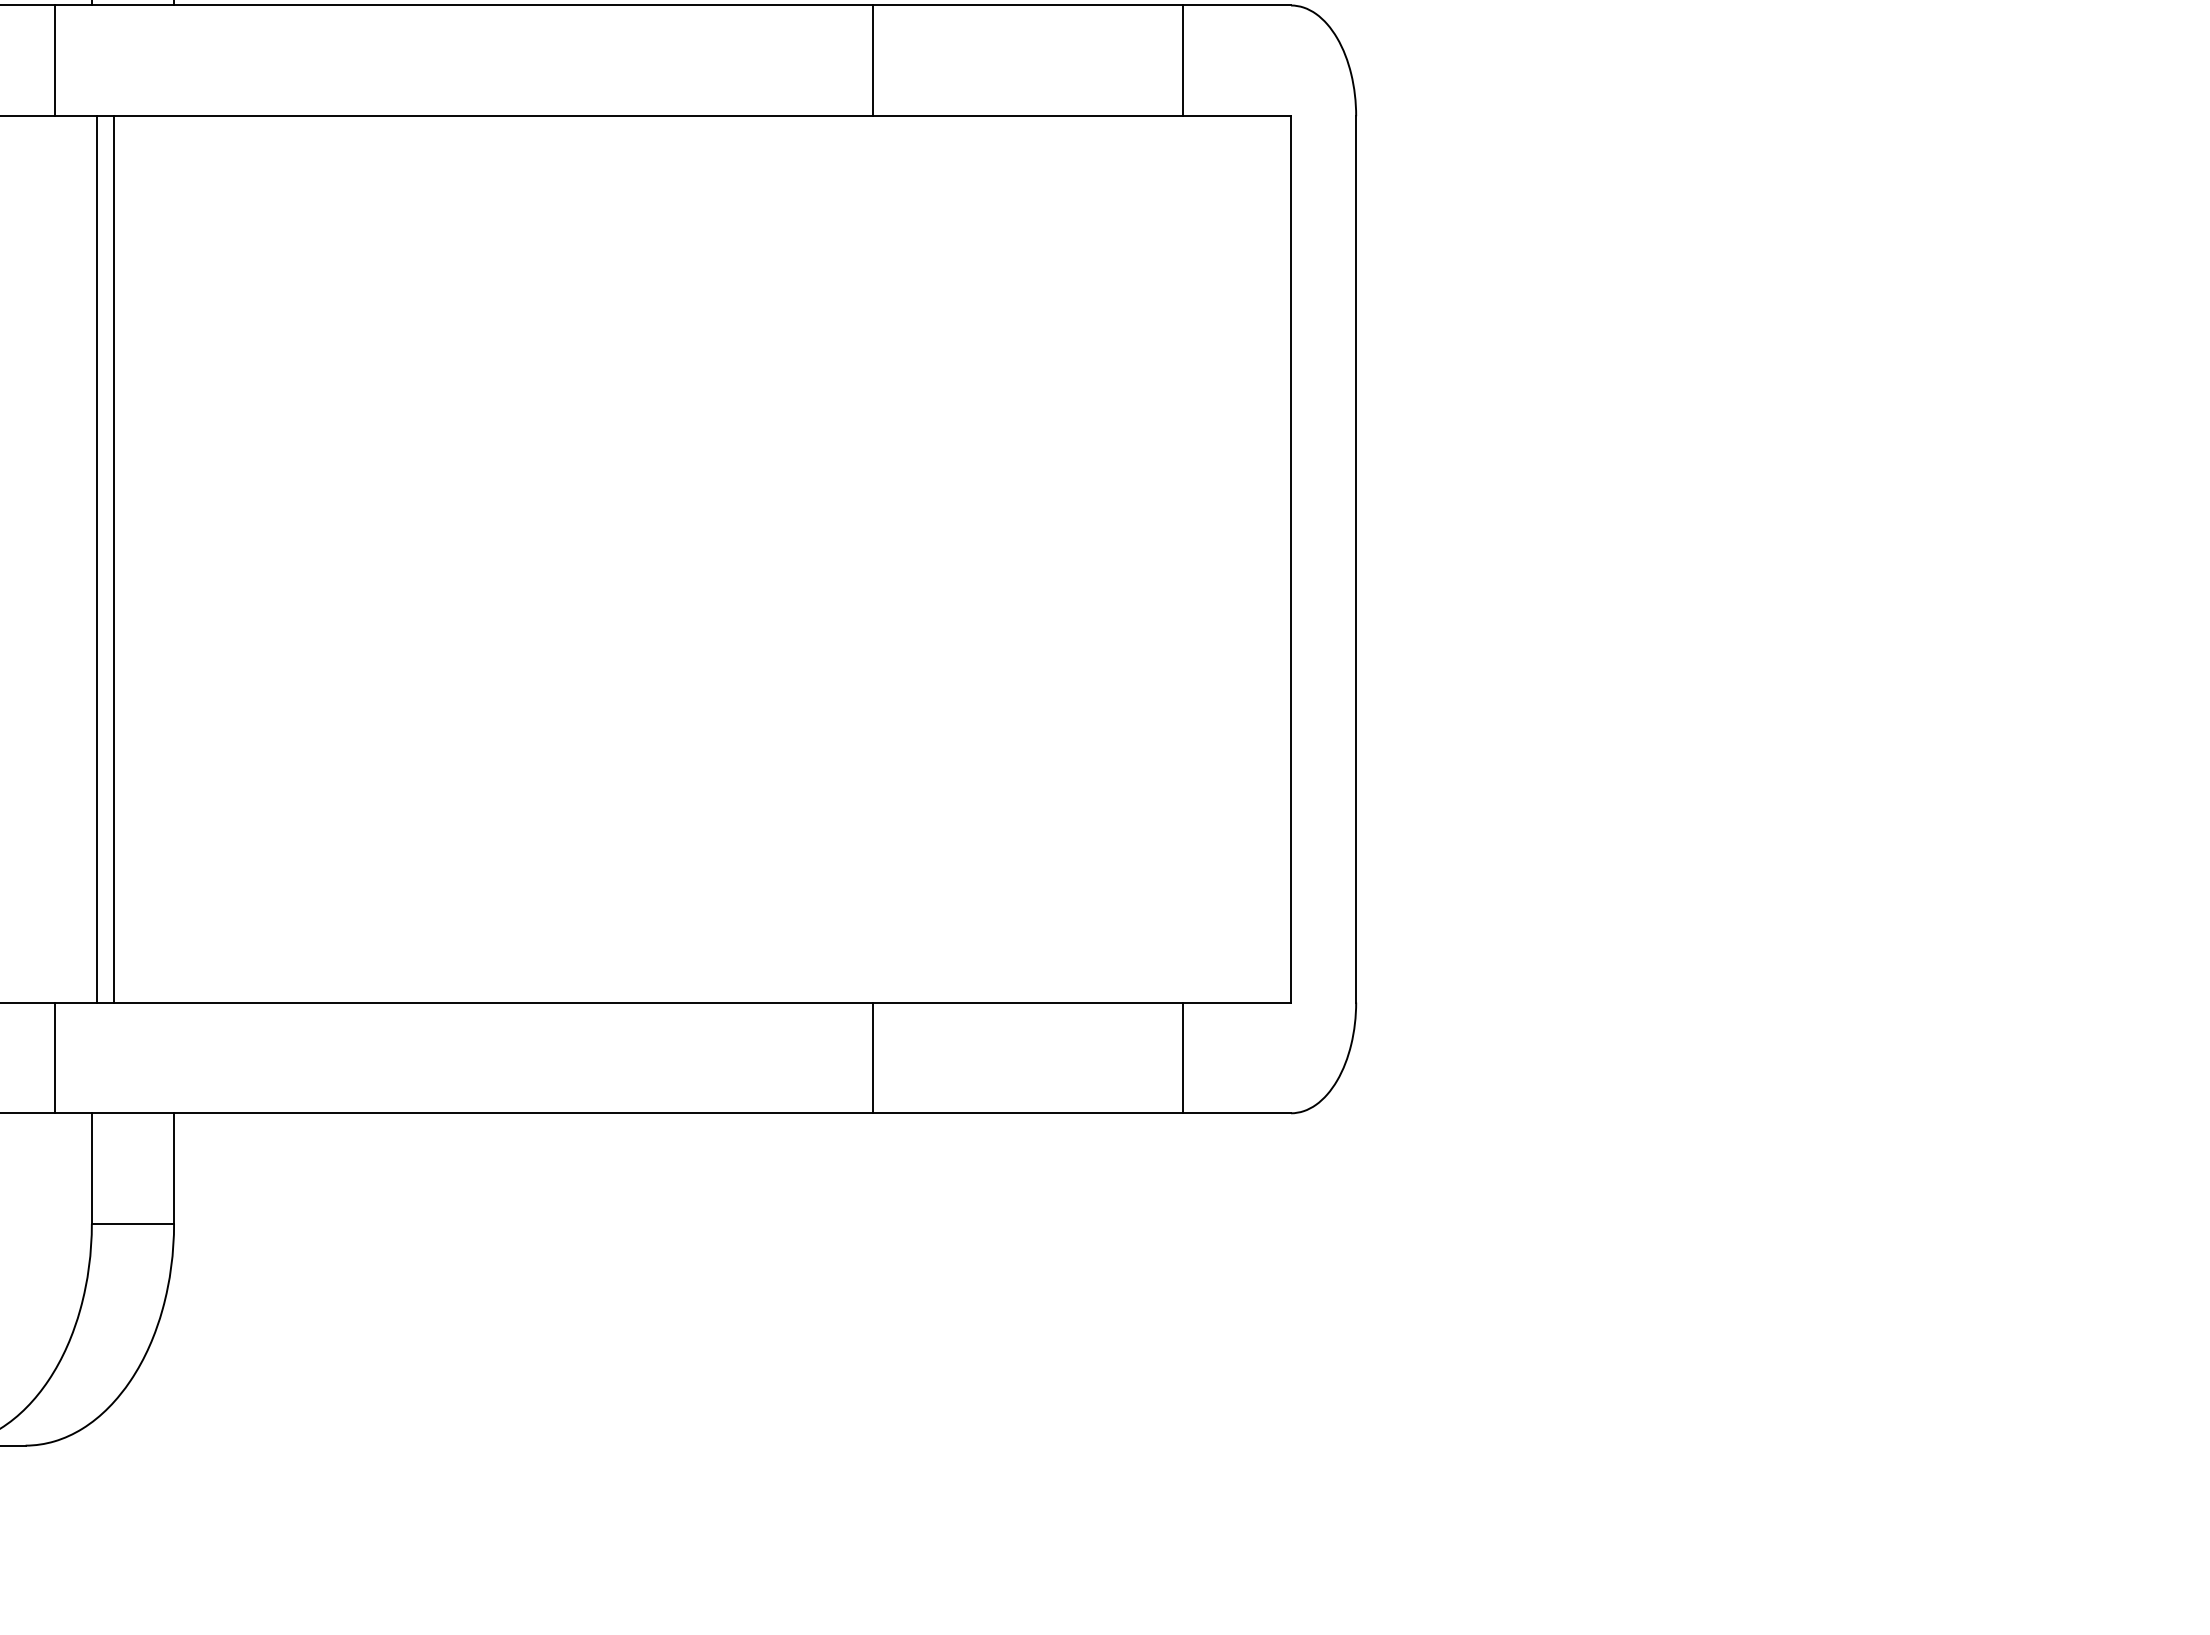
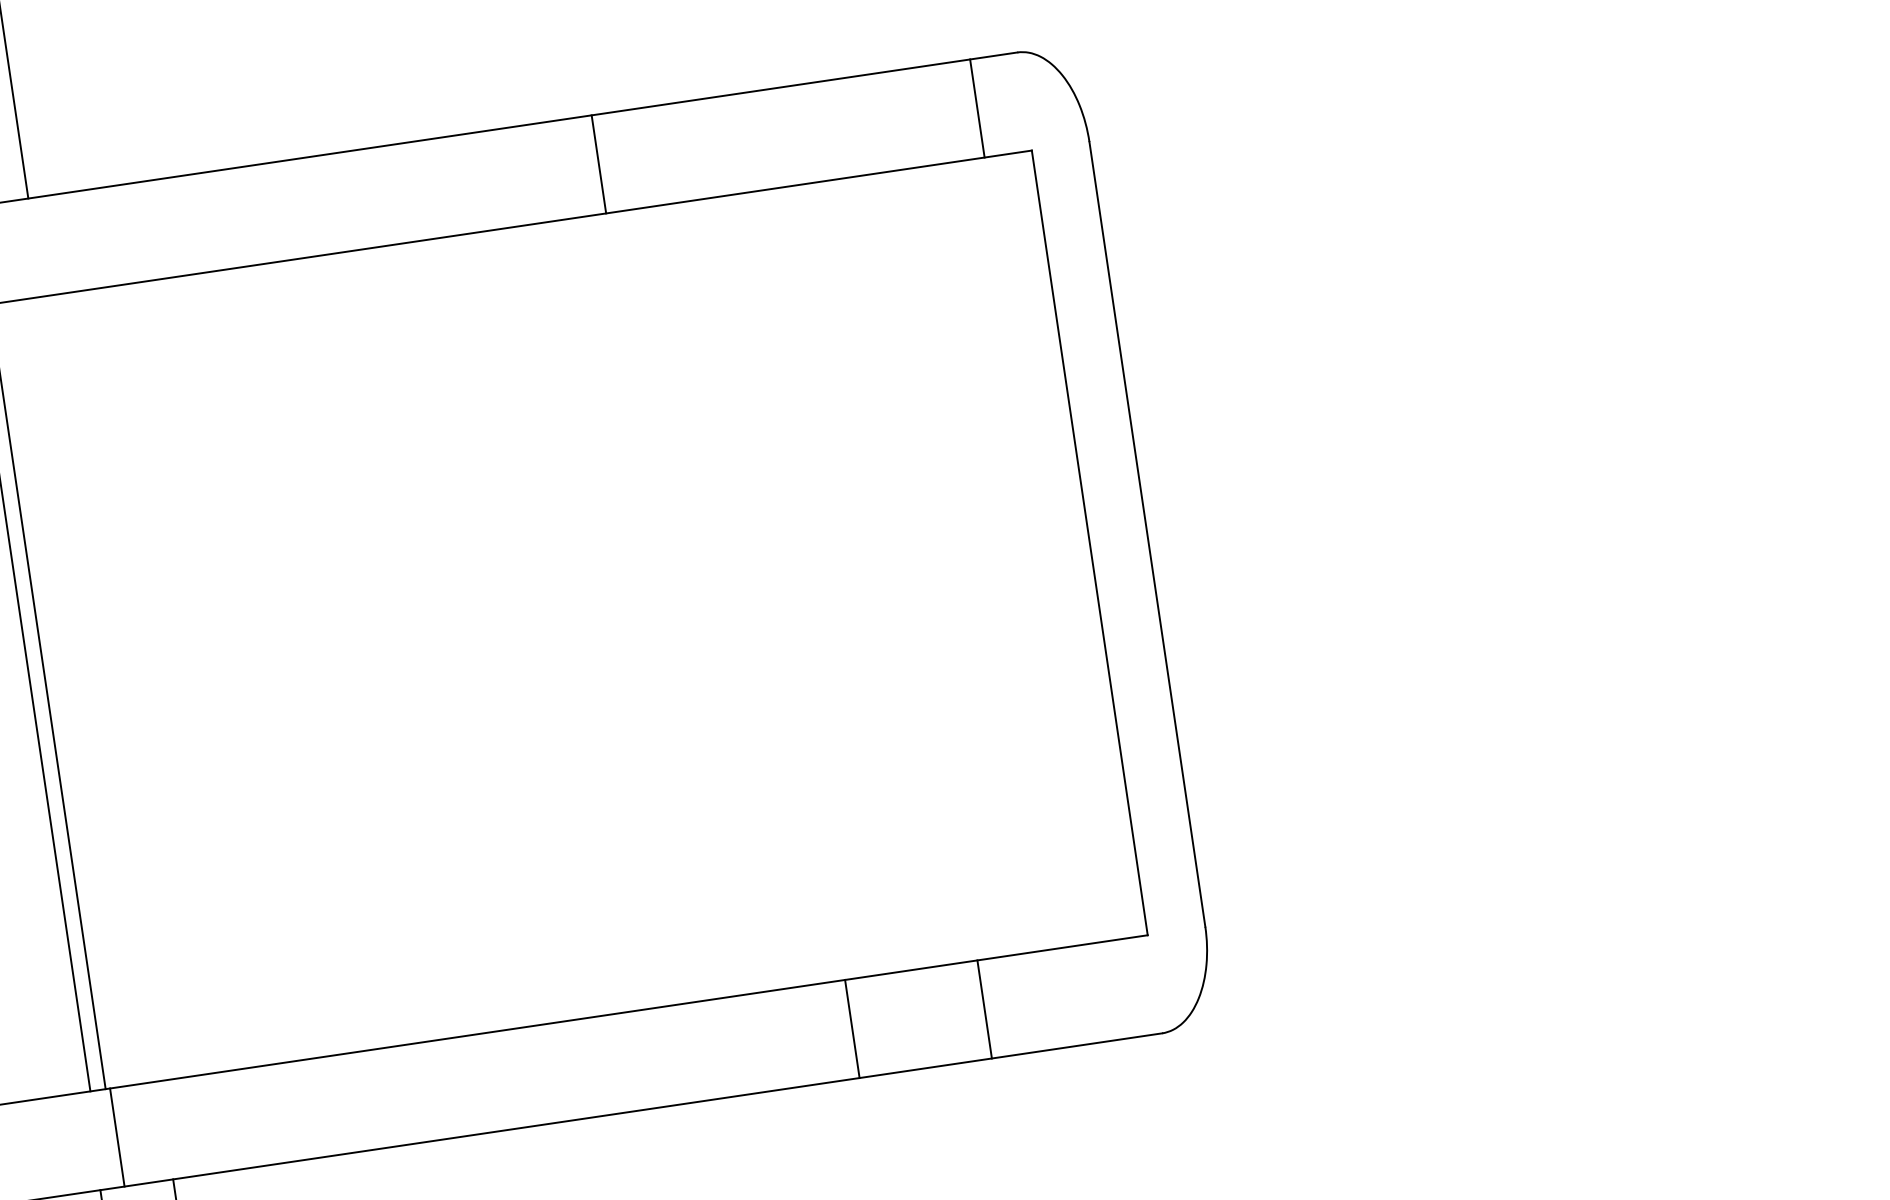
line: (873, 60) -> (599, 164), moved
line: (1182, 60) -> (977, 108), moved
line: (55, 1057) -> (117, 1137), moved
line: (873, 1057) -> (852, 1028), moved
line: (1182, 1057) -> (984, 1009), moved

